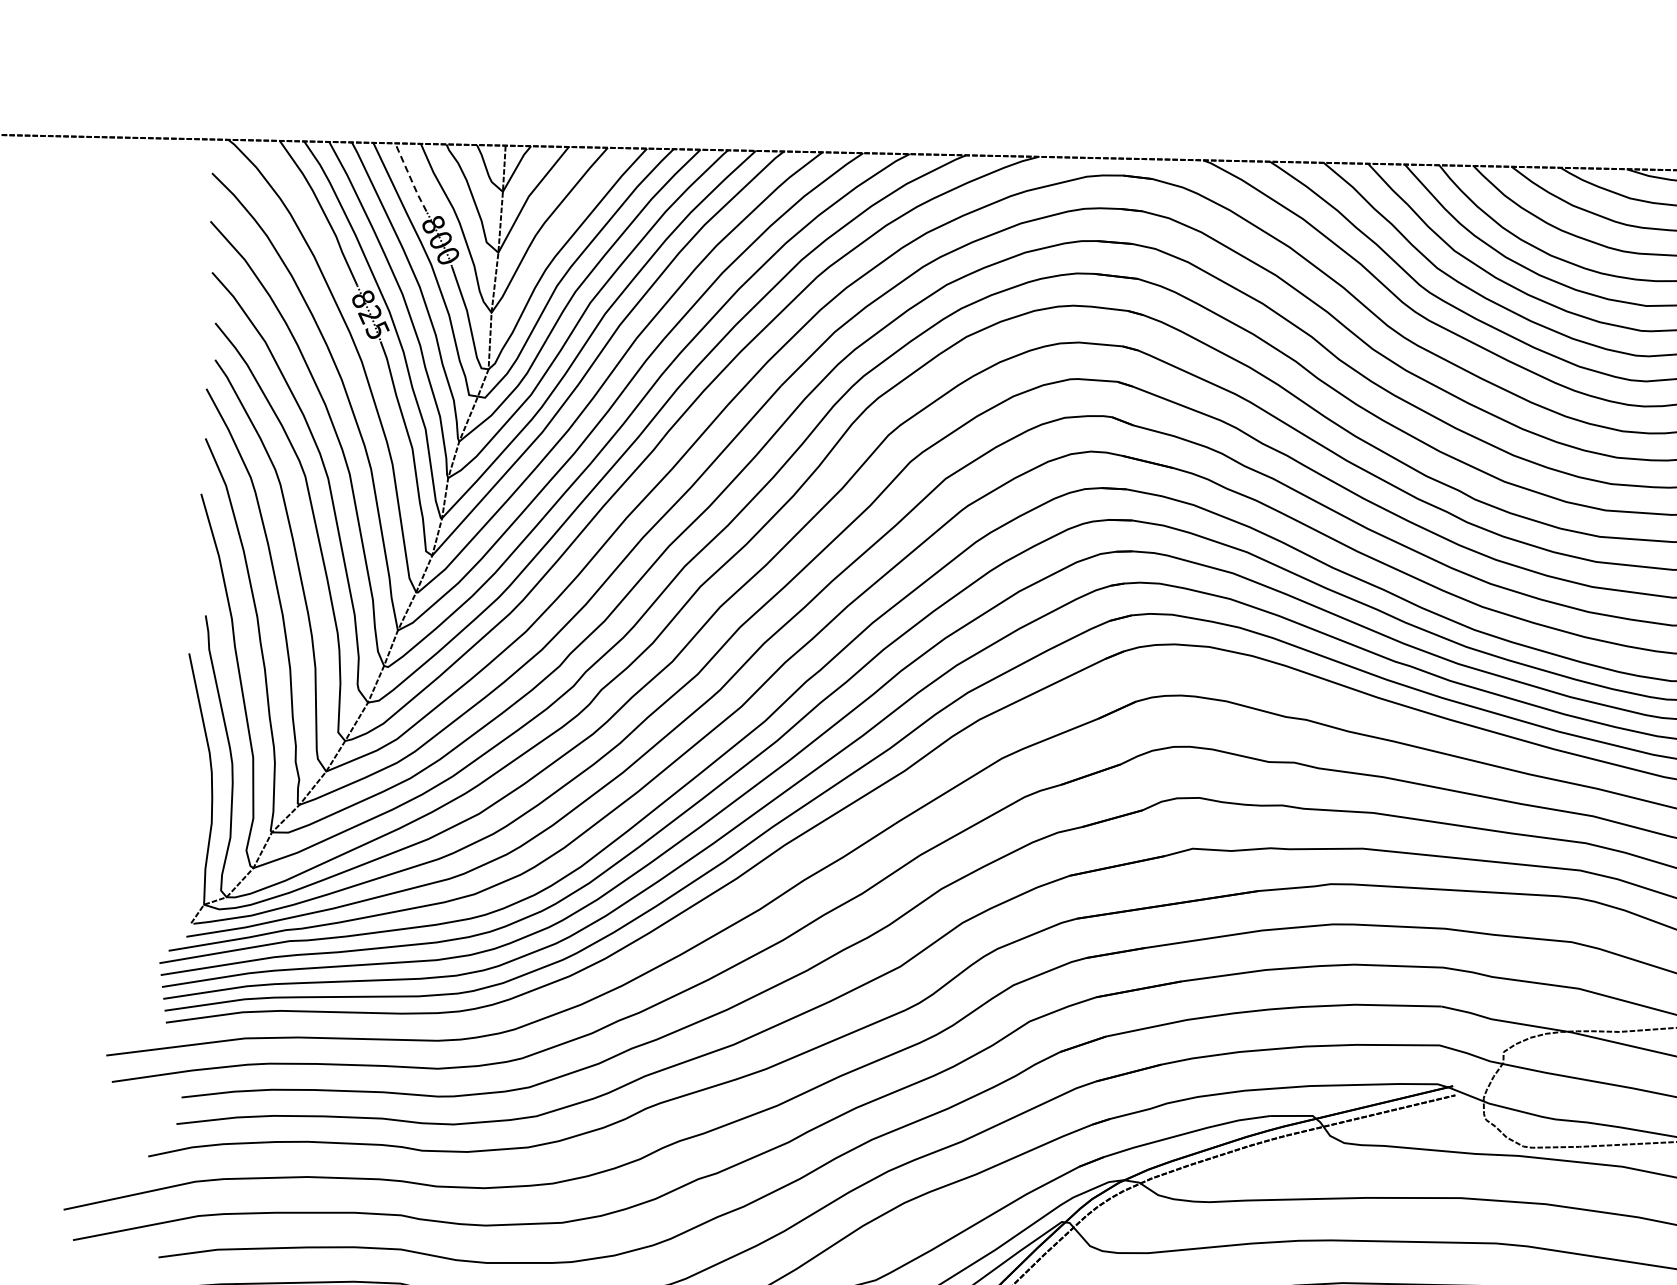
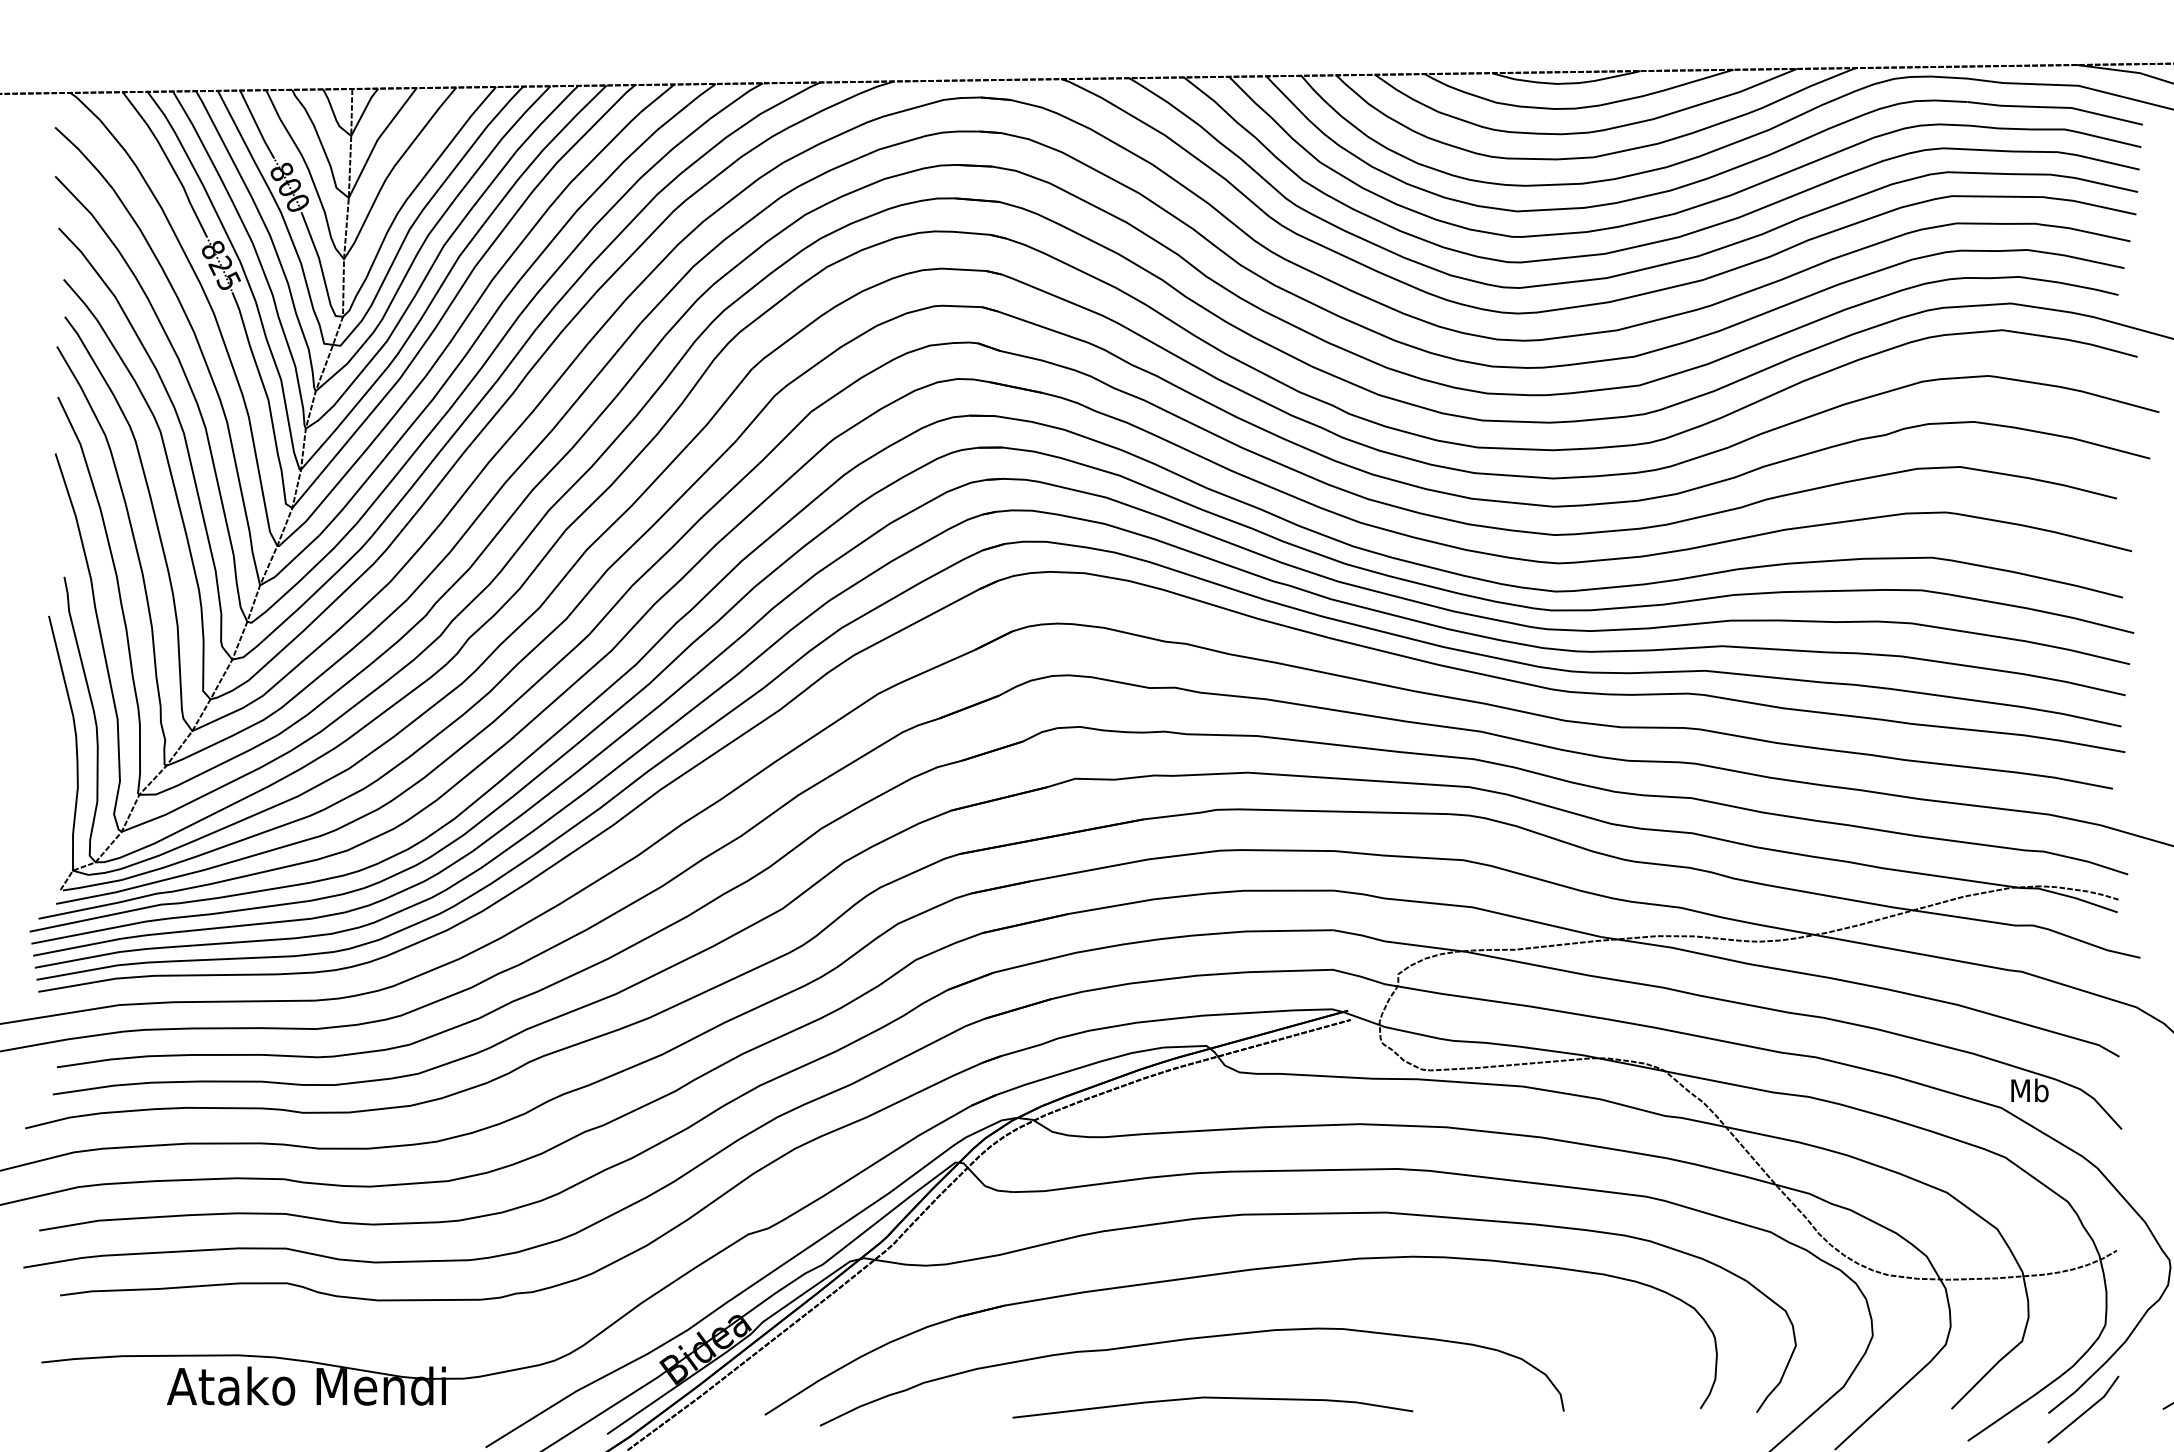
line: (410, 178) -> (256, 125), dashed -> solid

